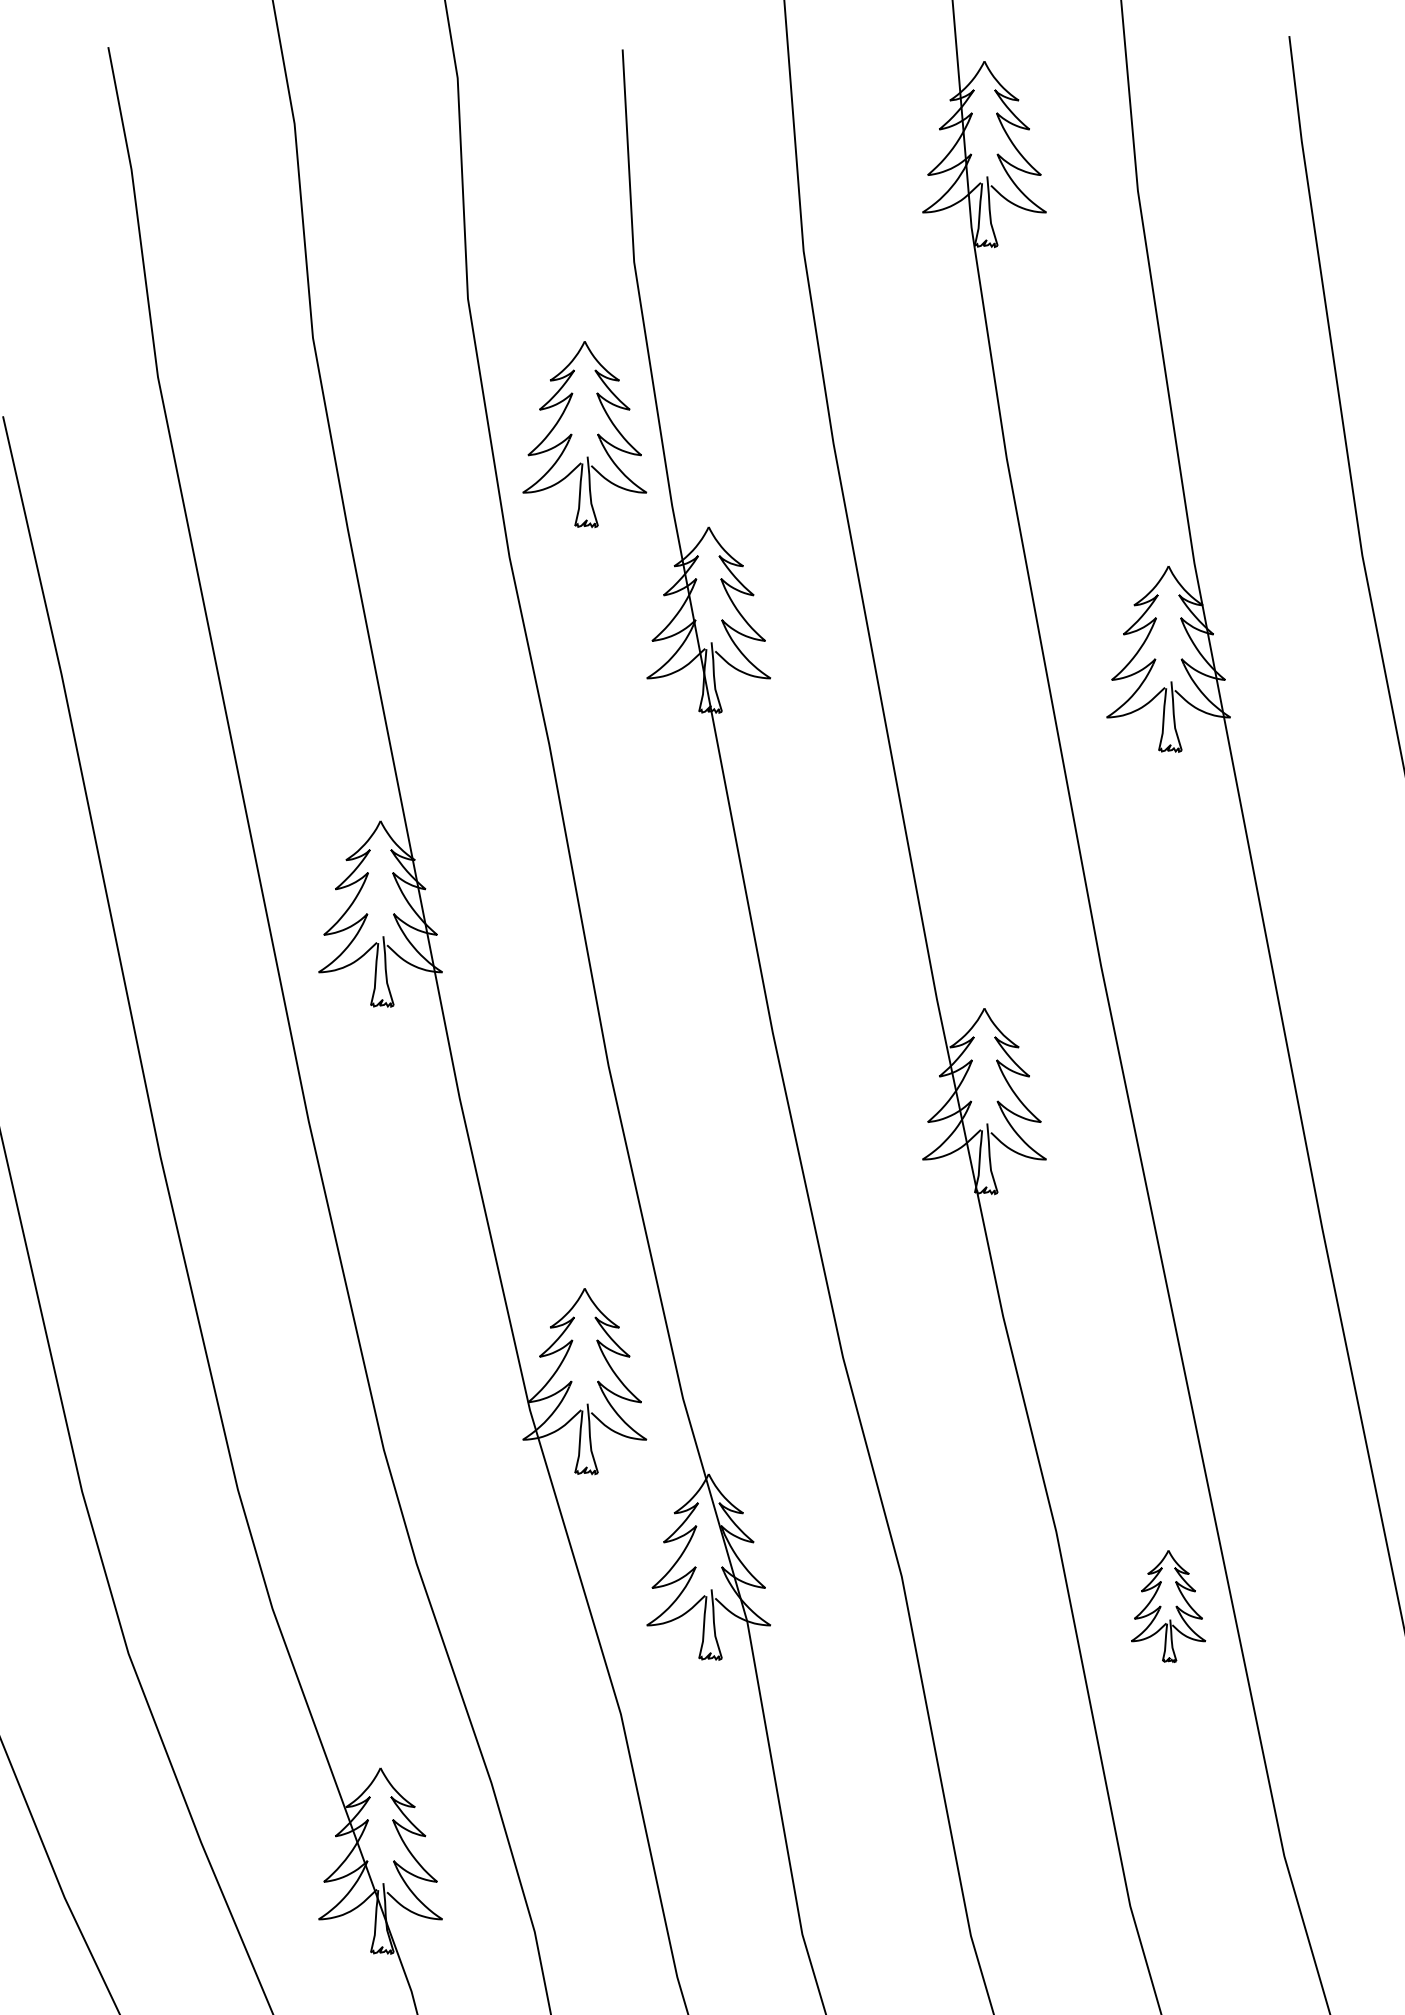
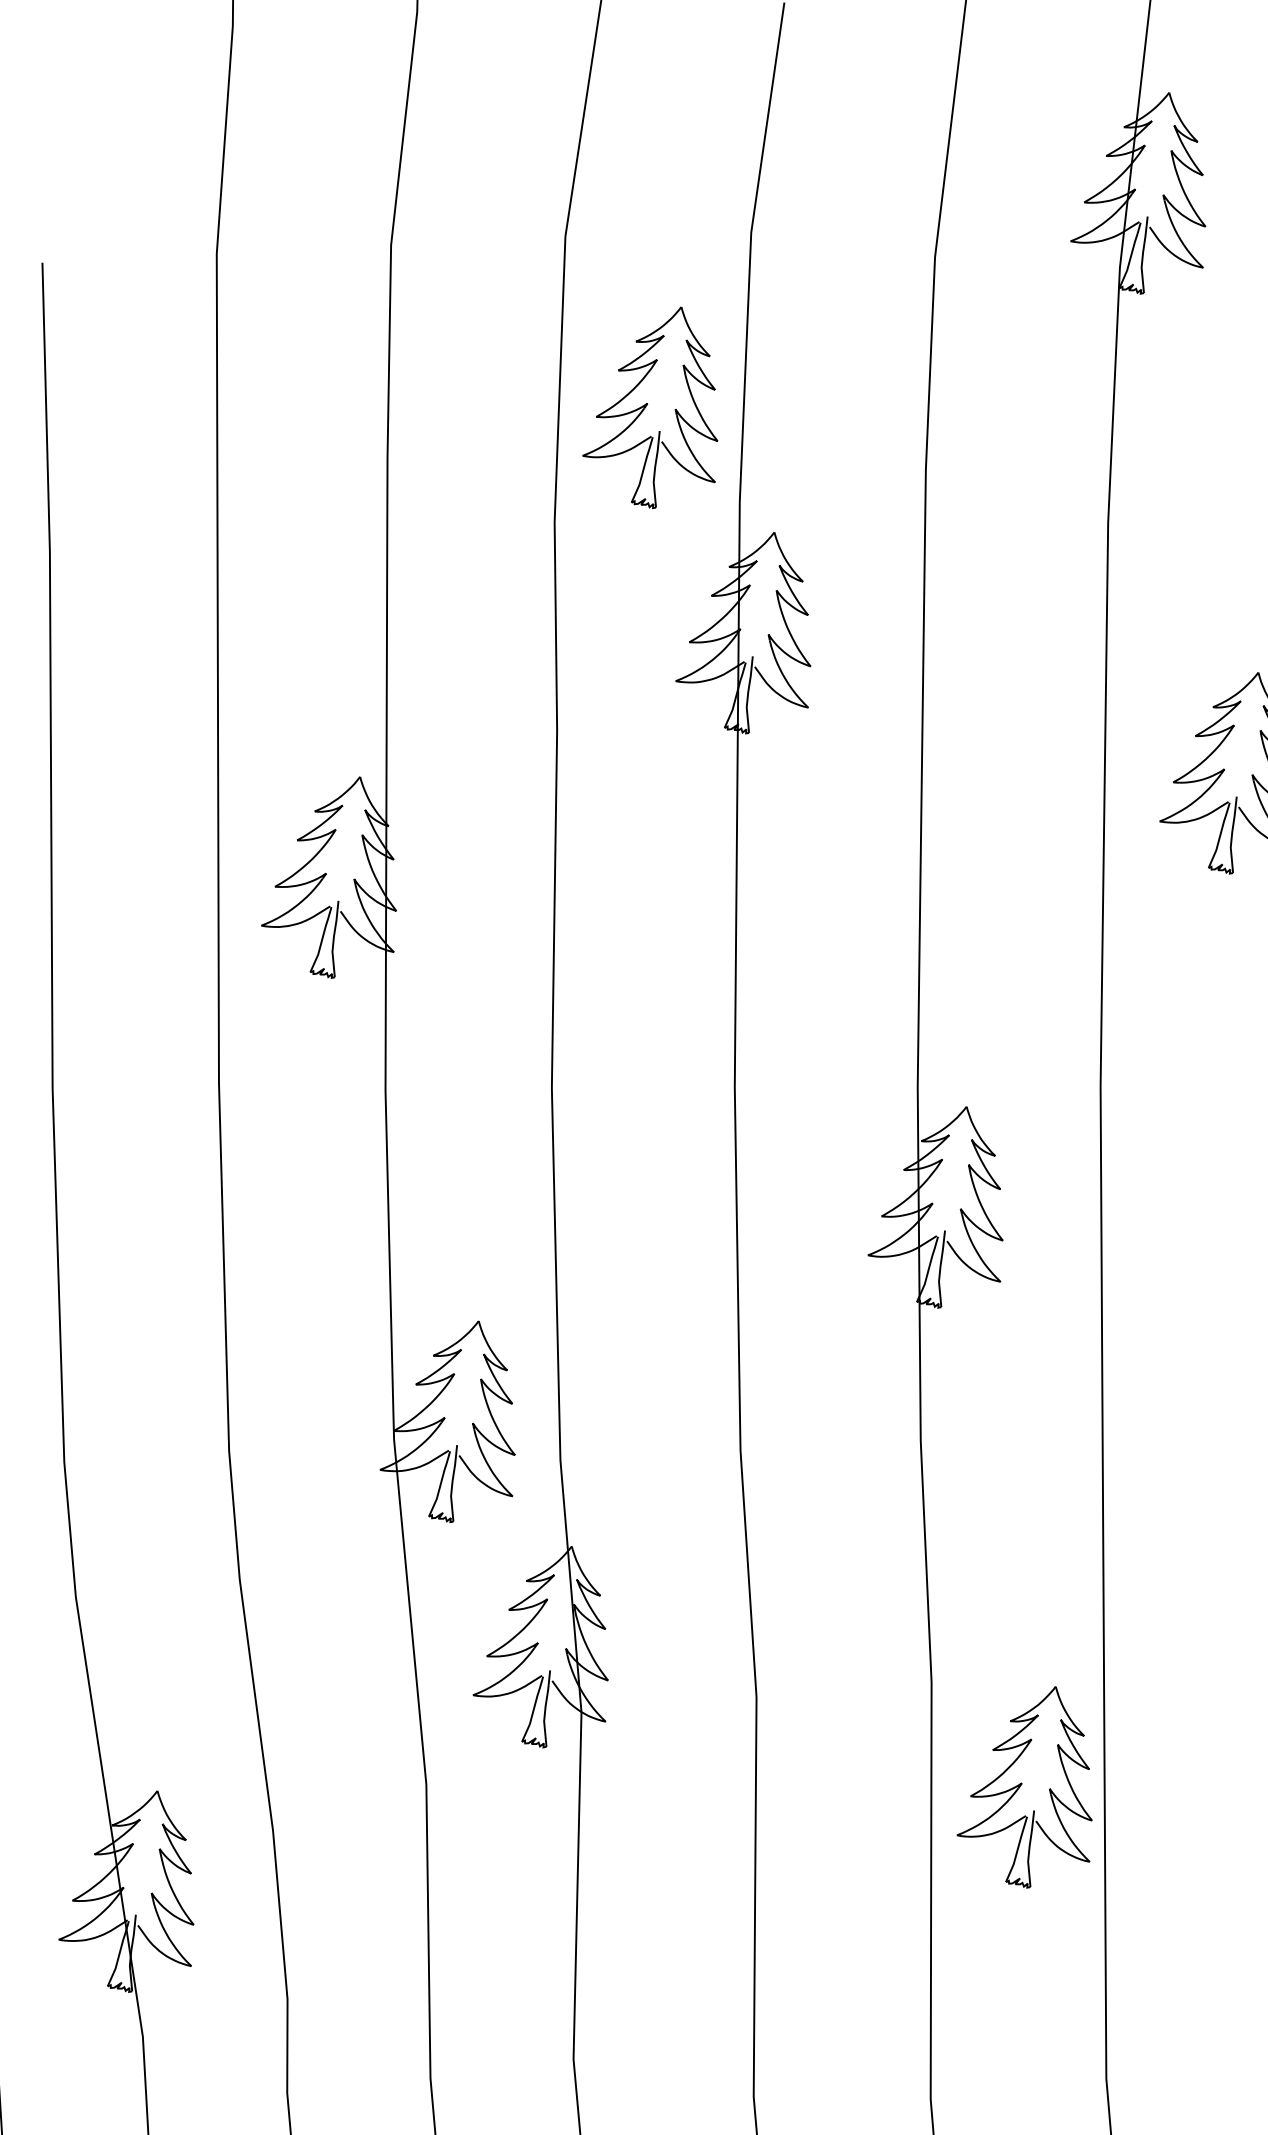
part: (1168, 1606) -> (1035, 1786), size x1.67

